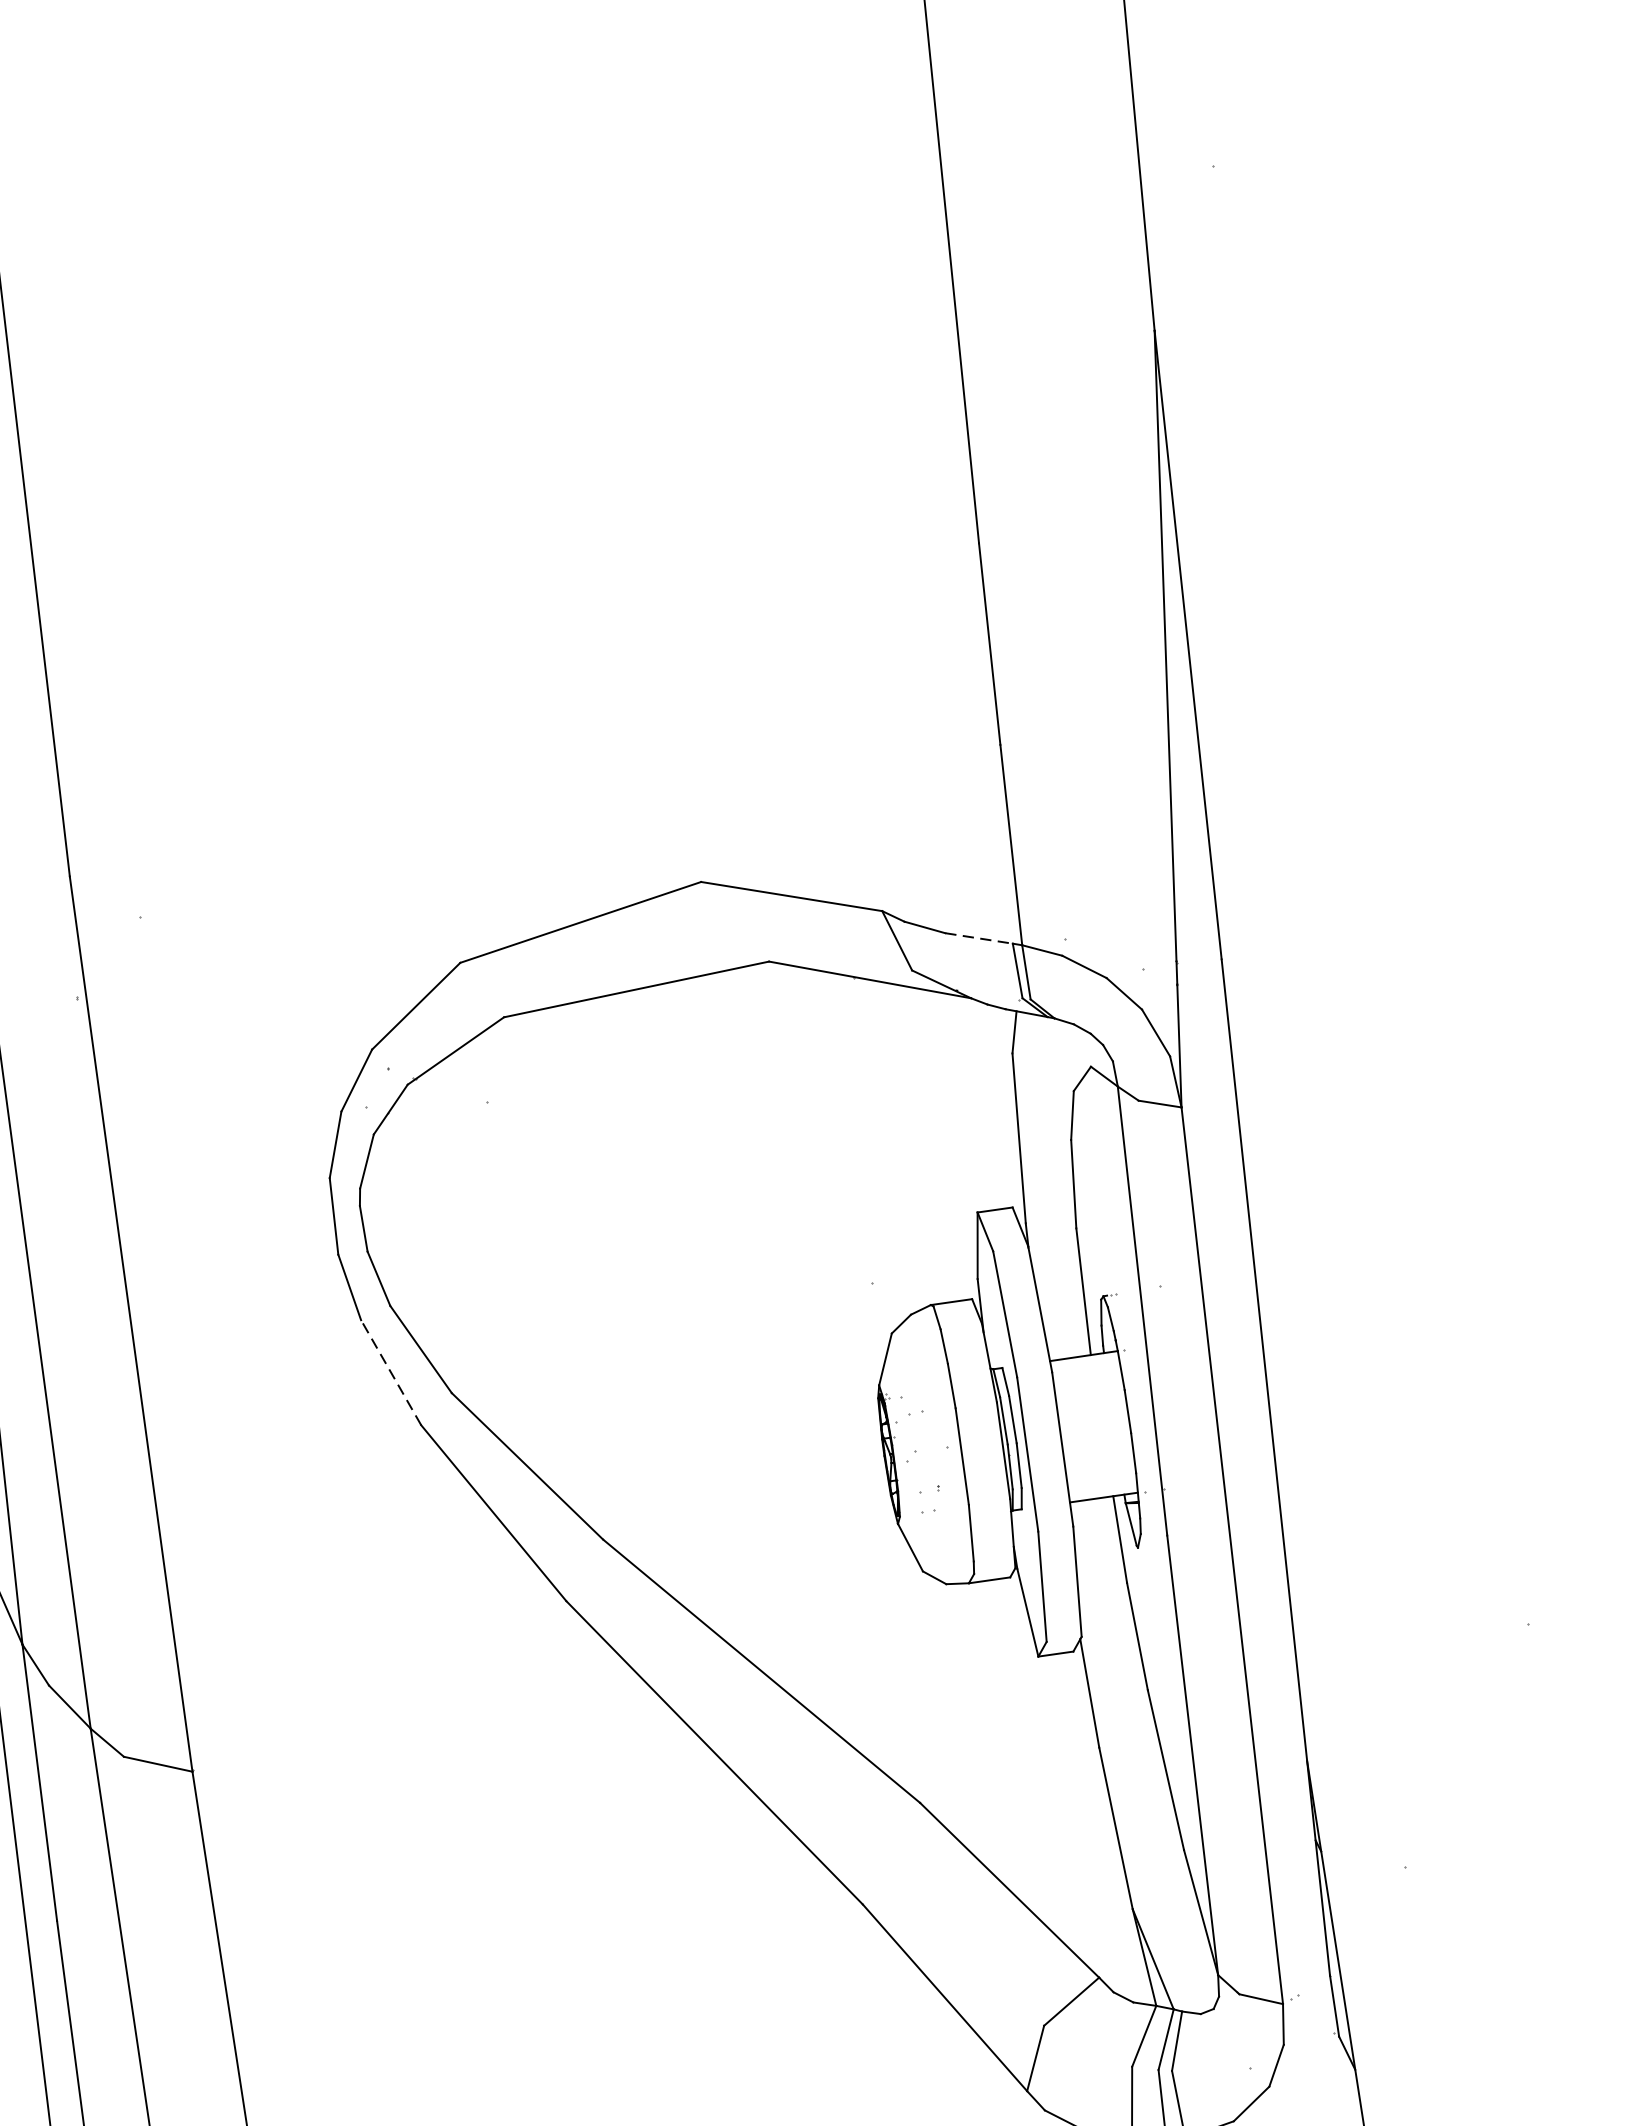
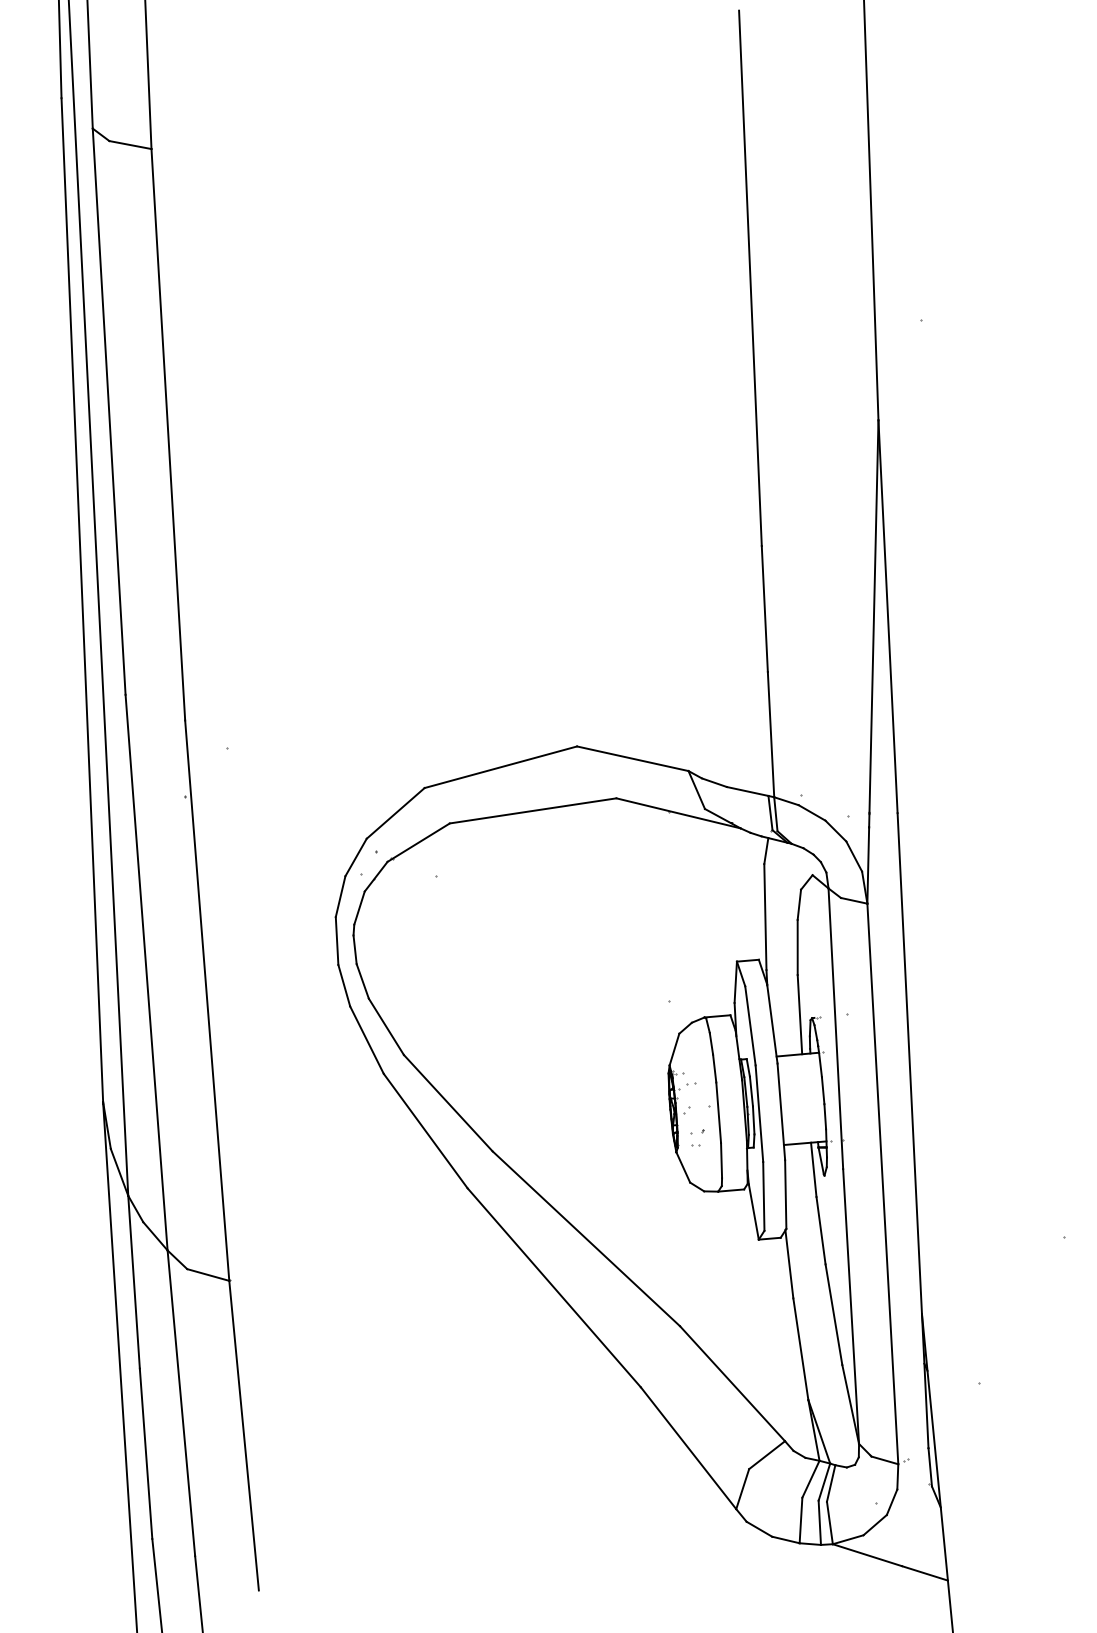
line: (980, 938) -> (748, 791), dashed -> solid
line: (390, 1373) -> (366, 1040), dashed -> solid

